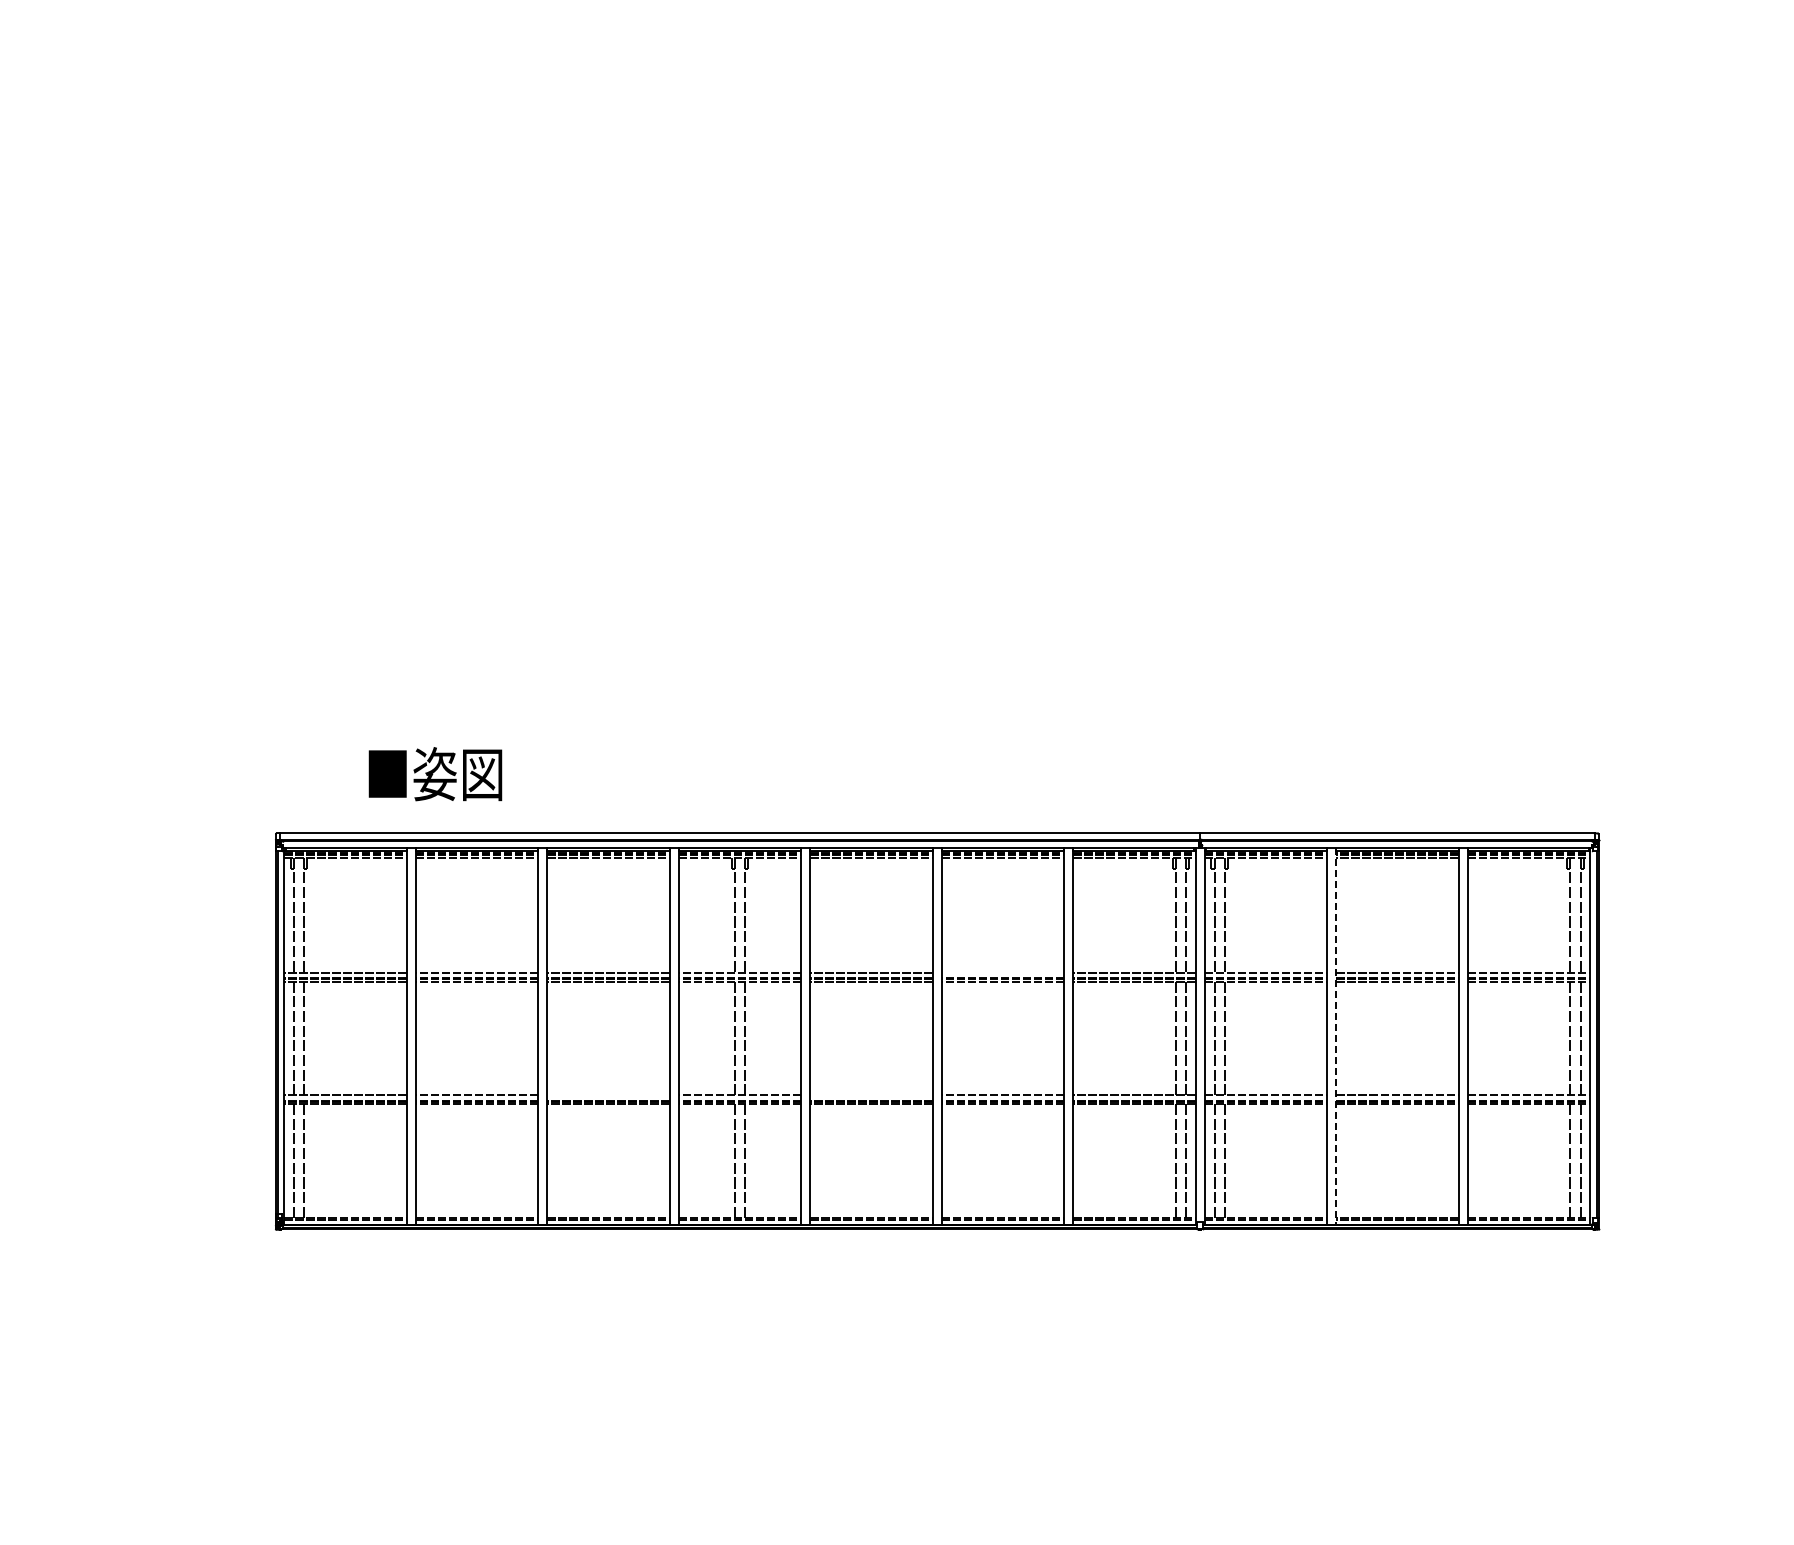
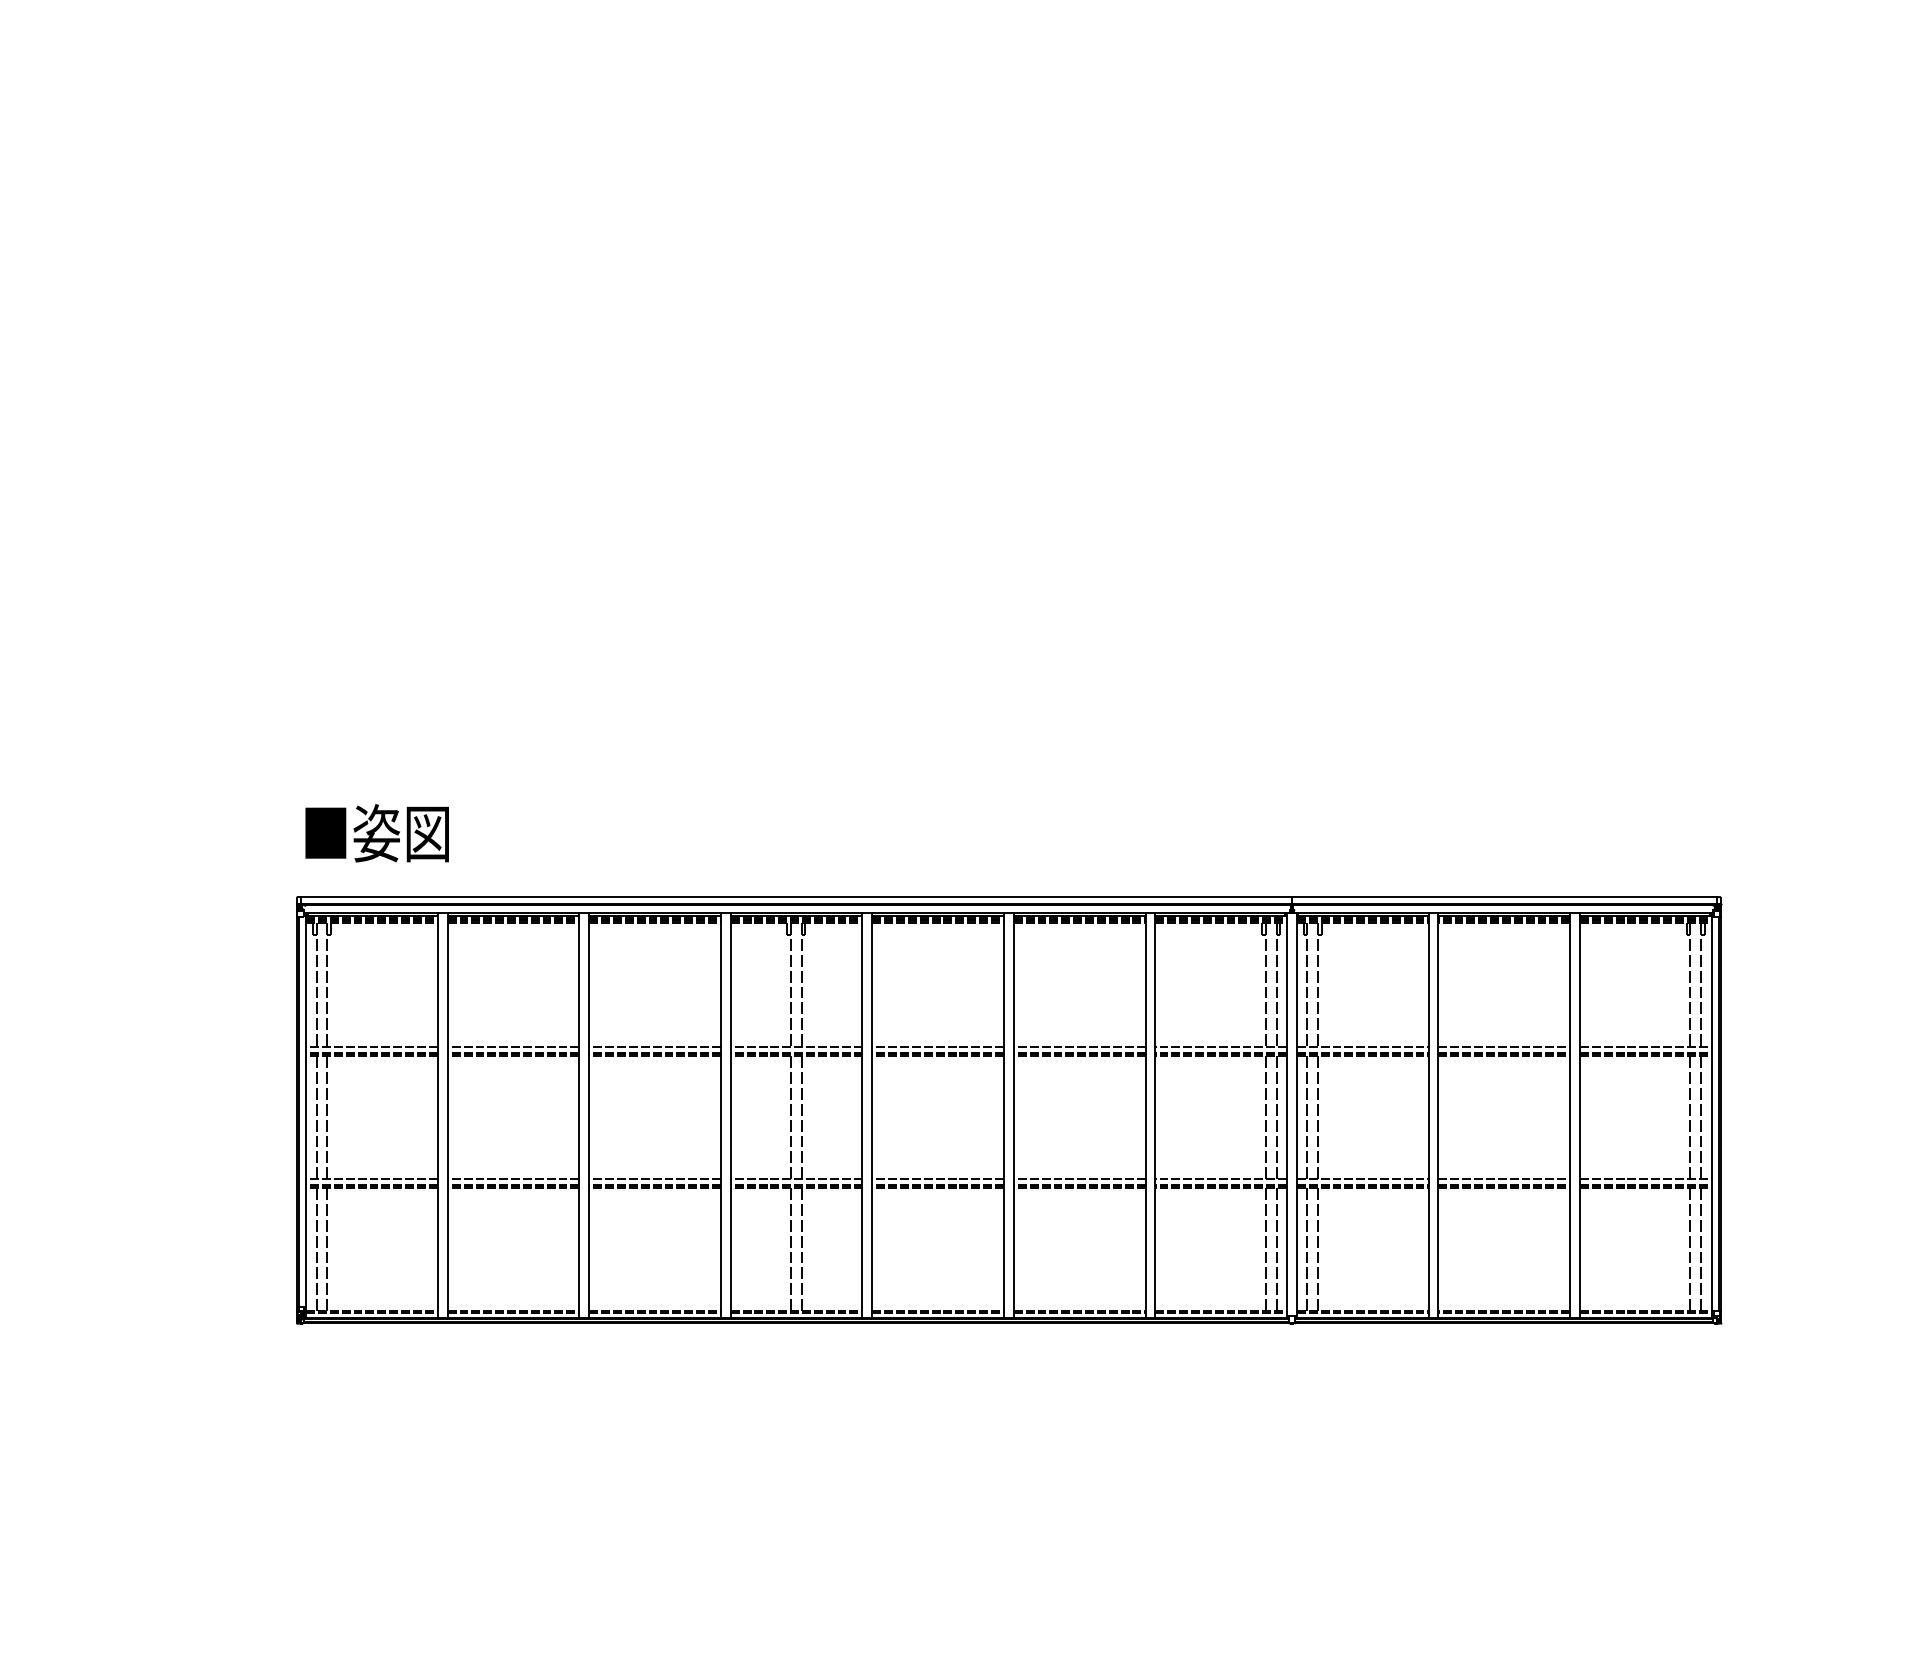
text: (435, 774) -> (377, 833), moved
line: (1002, 972) -> (1079, 1046), added
line: (1336, 1036) -> (1438, 1115), dashed -> solid
line: (608, 1095) -> (654, 1179), added
line: (871, 1095) -> (938, 1179), added

